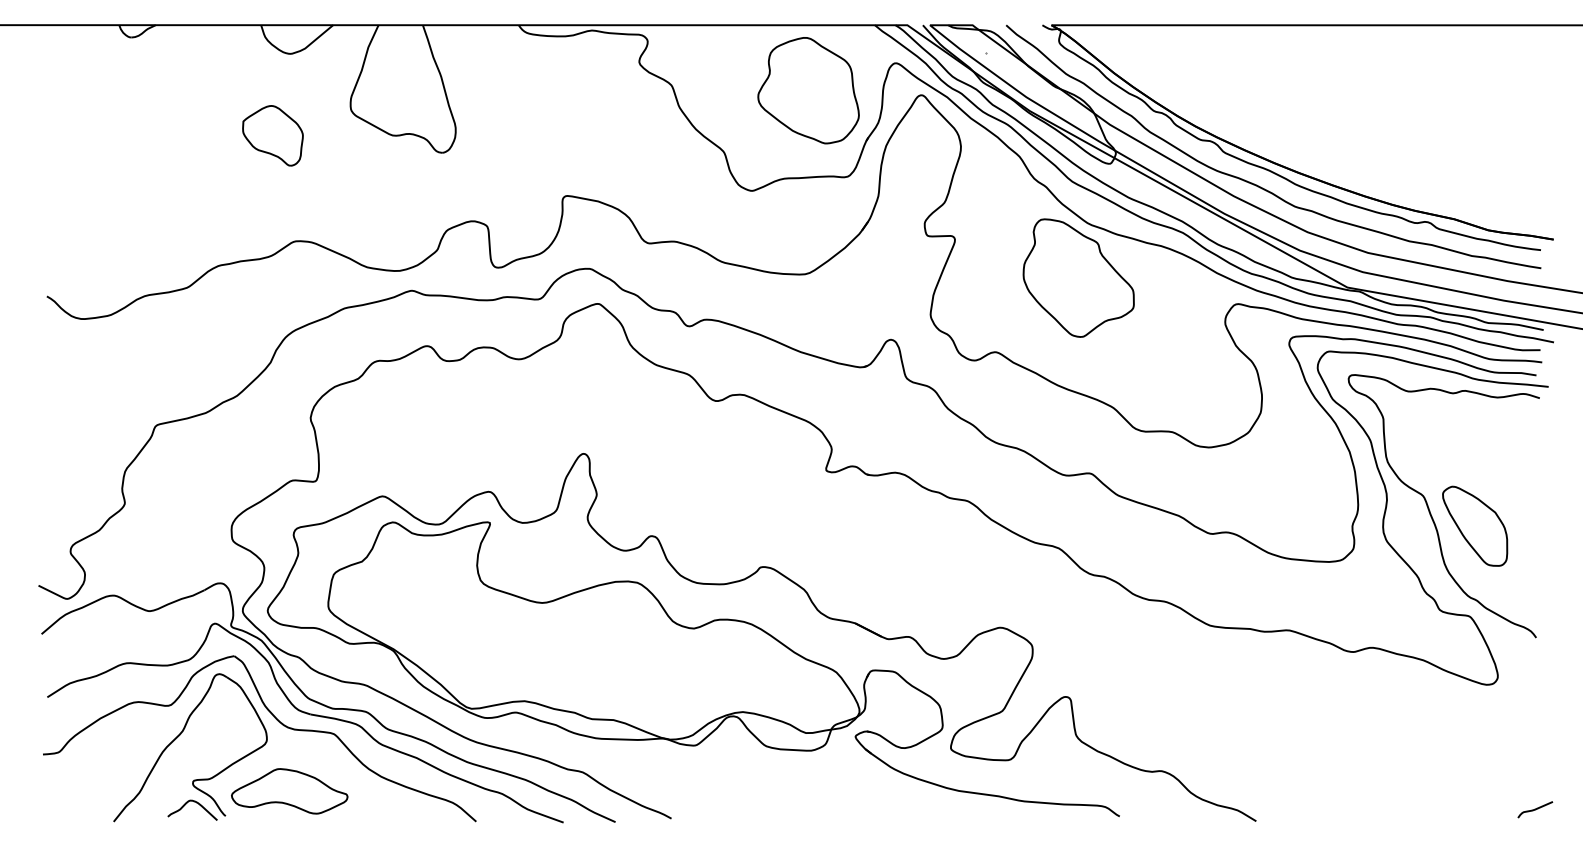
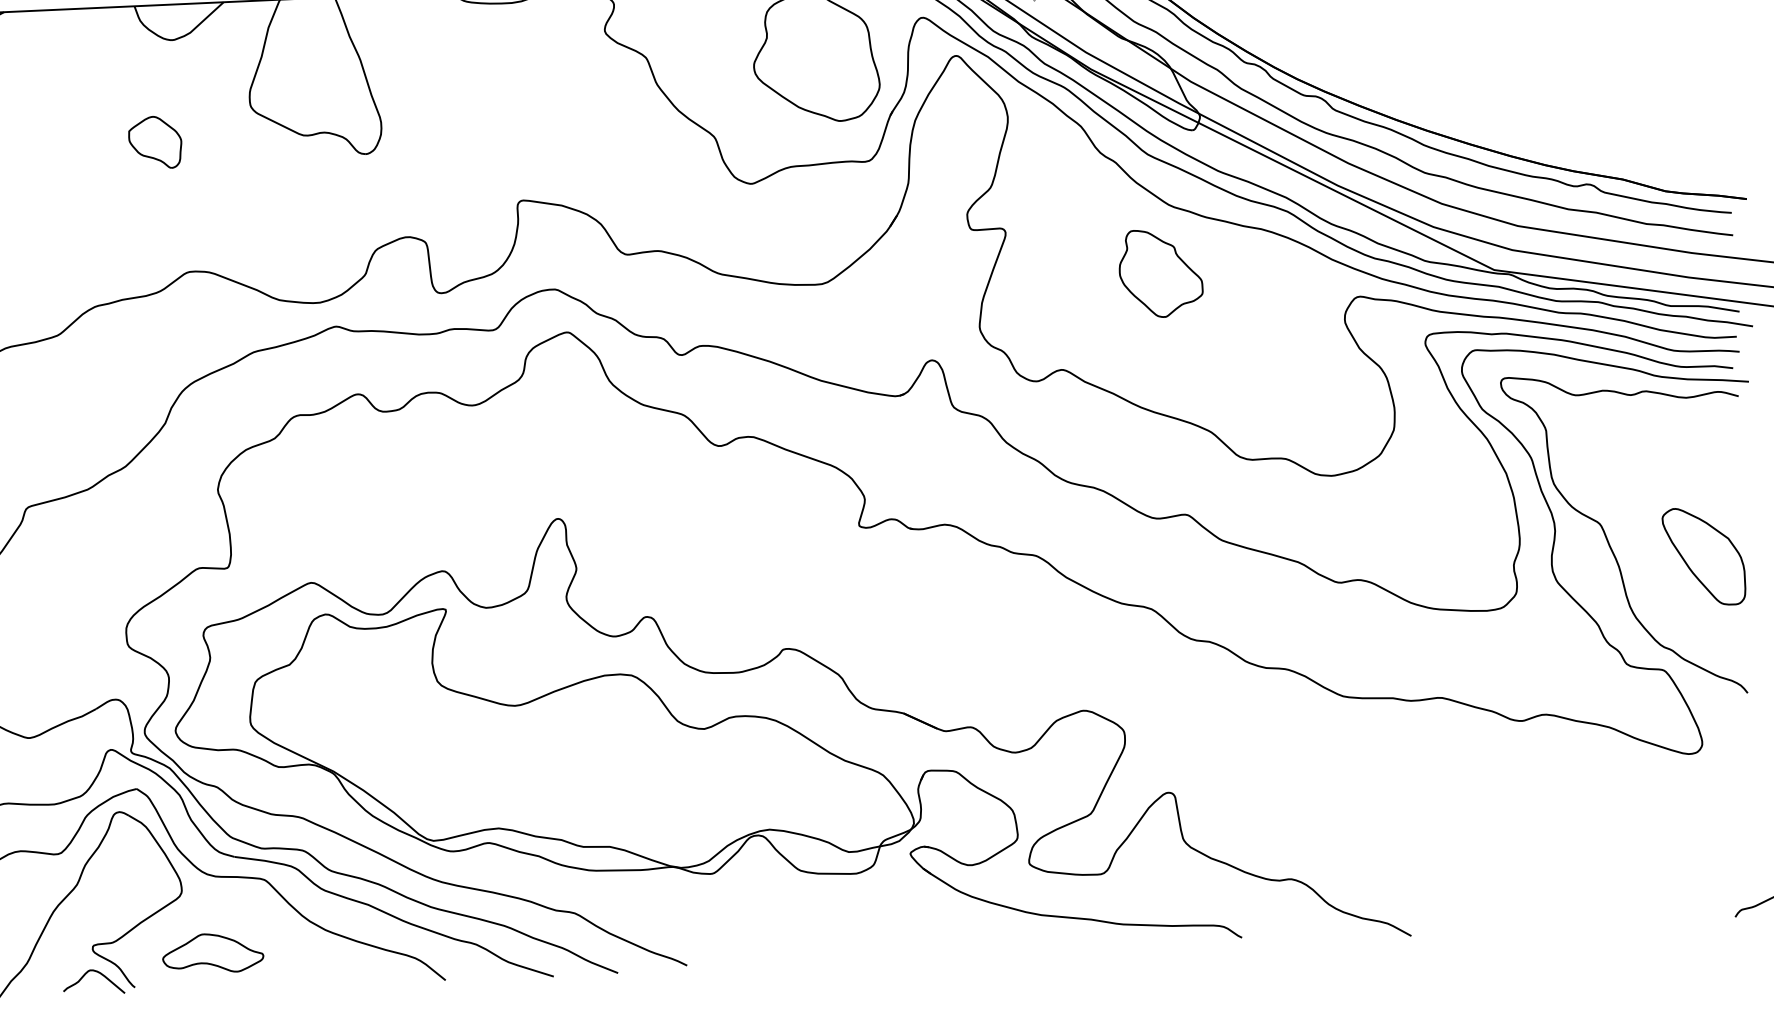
part: (272, 135) -> (154, 142), size x0.7
part: (1078, 277) -> (1160, 272), size x0.6
part: (1475, 525) -> (1704, 555), moved
part: (289, 791) -> (212, 953), size x0.7

